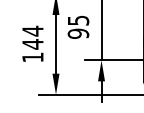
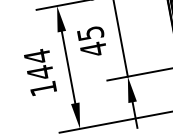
text: (78, 33) -> (93, 49), 95 -> 45

